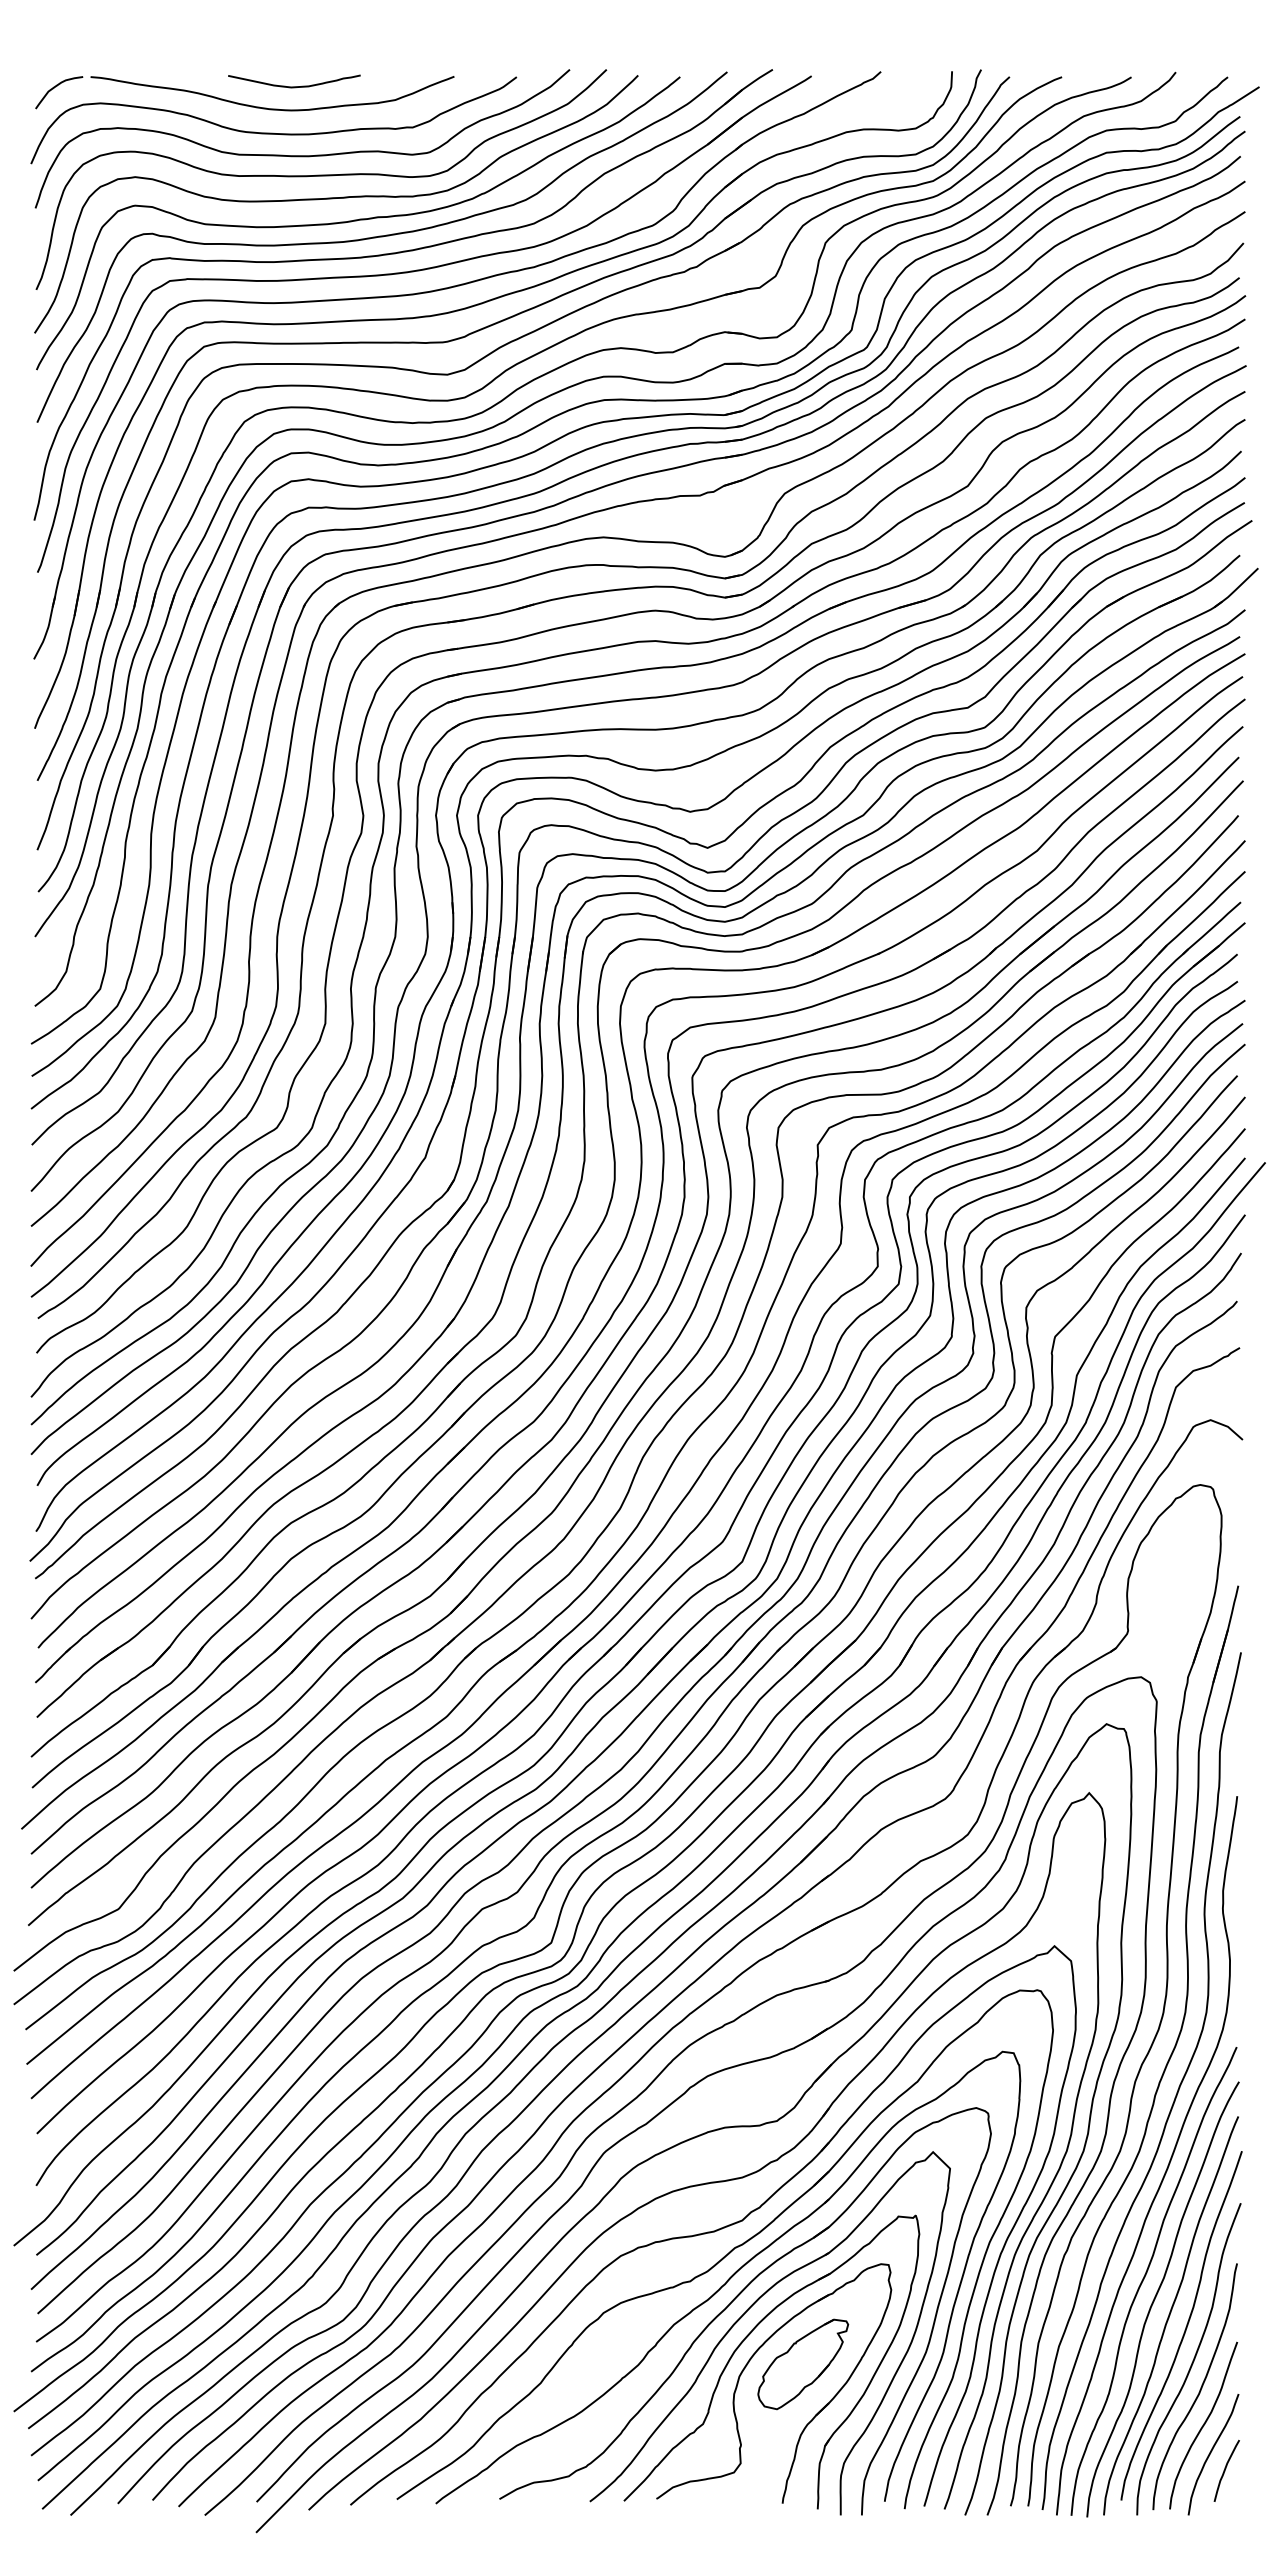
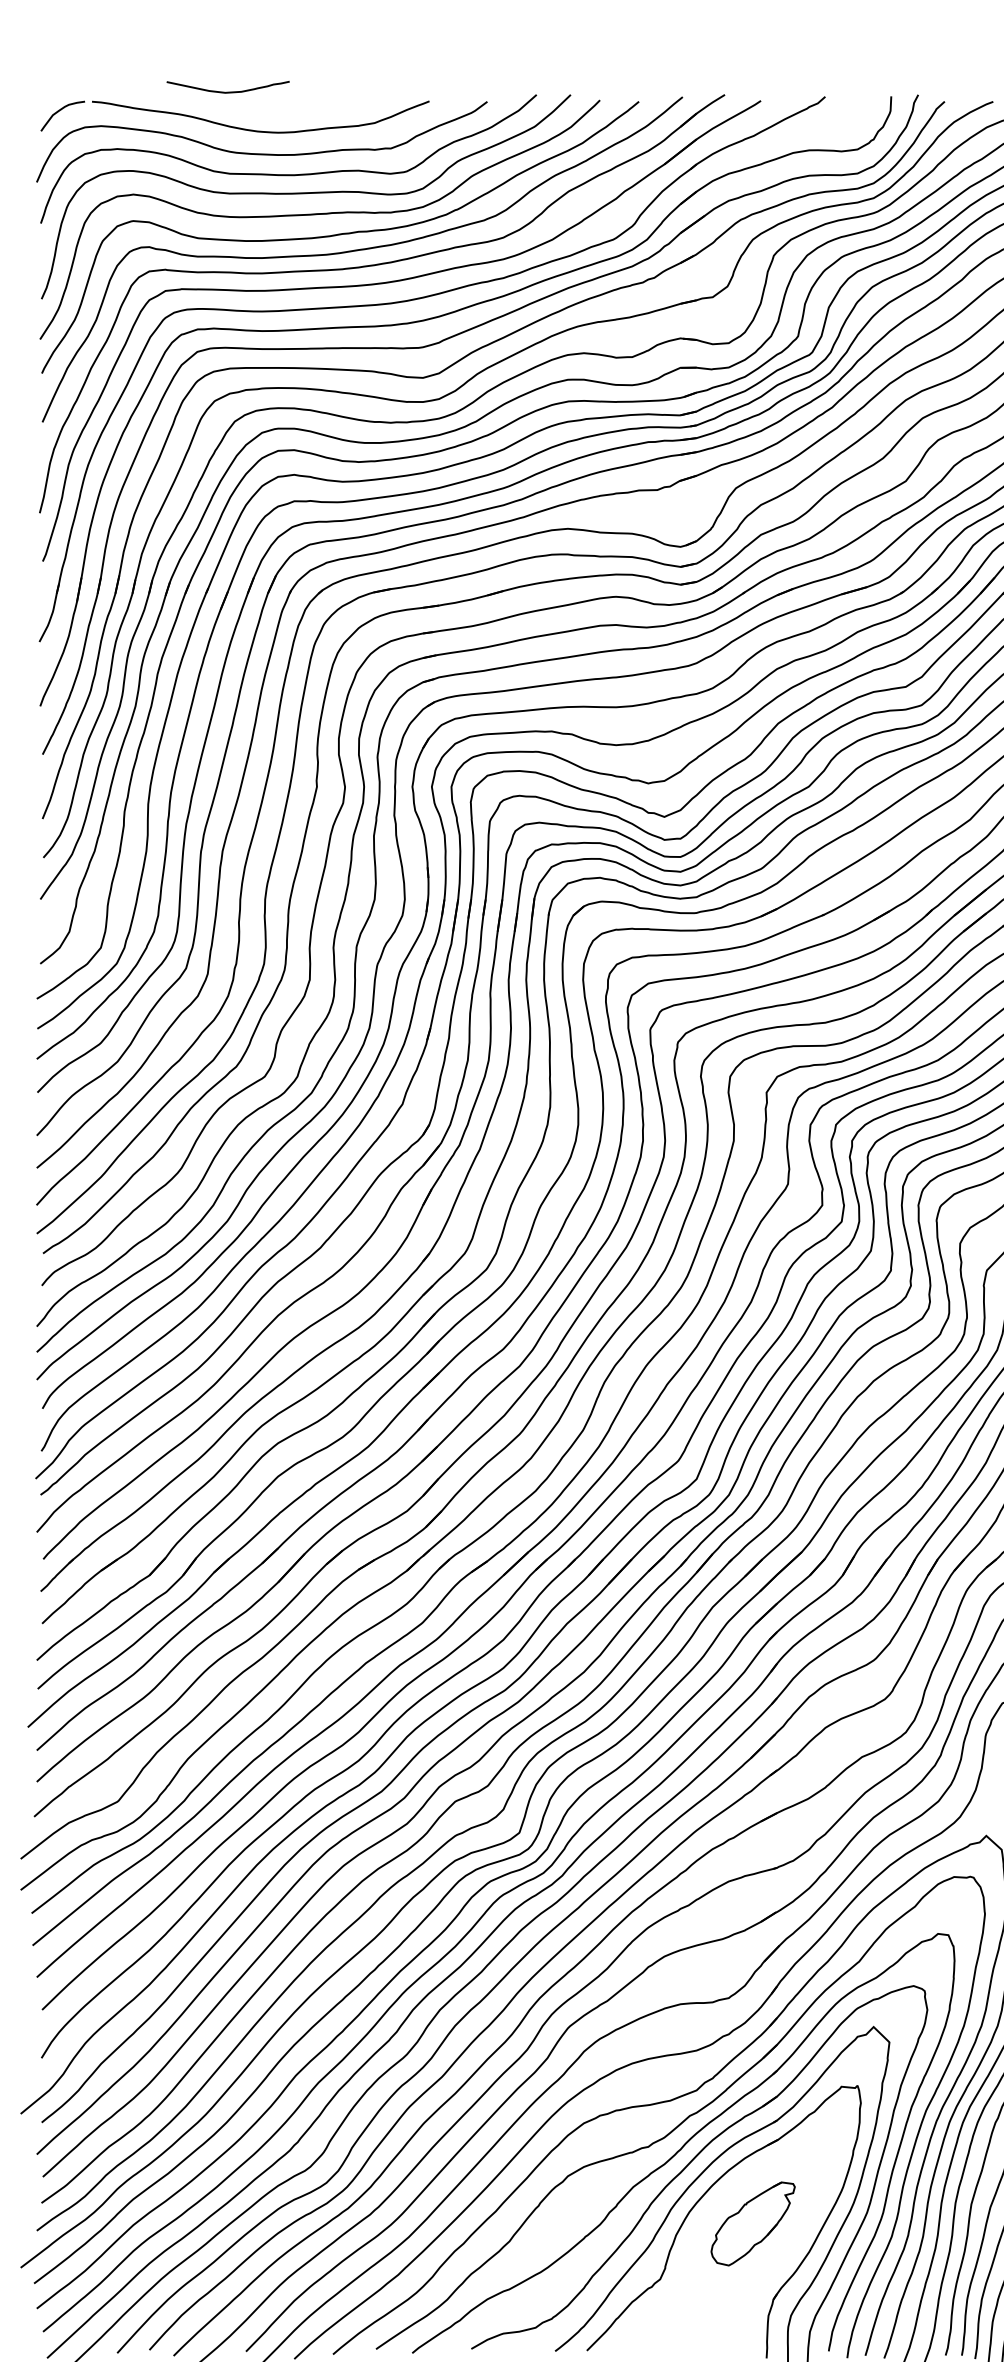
curve: (294, 86) -> (228, 91), moved
part: (746, 2367) -> (700, 2226), removed

